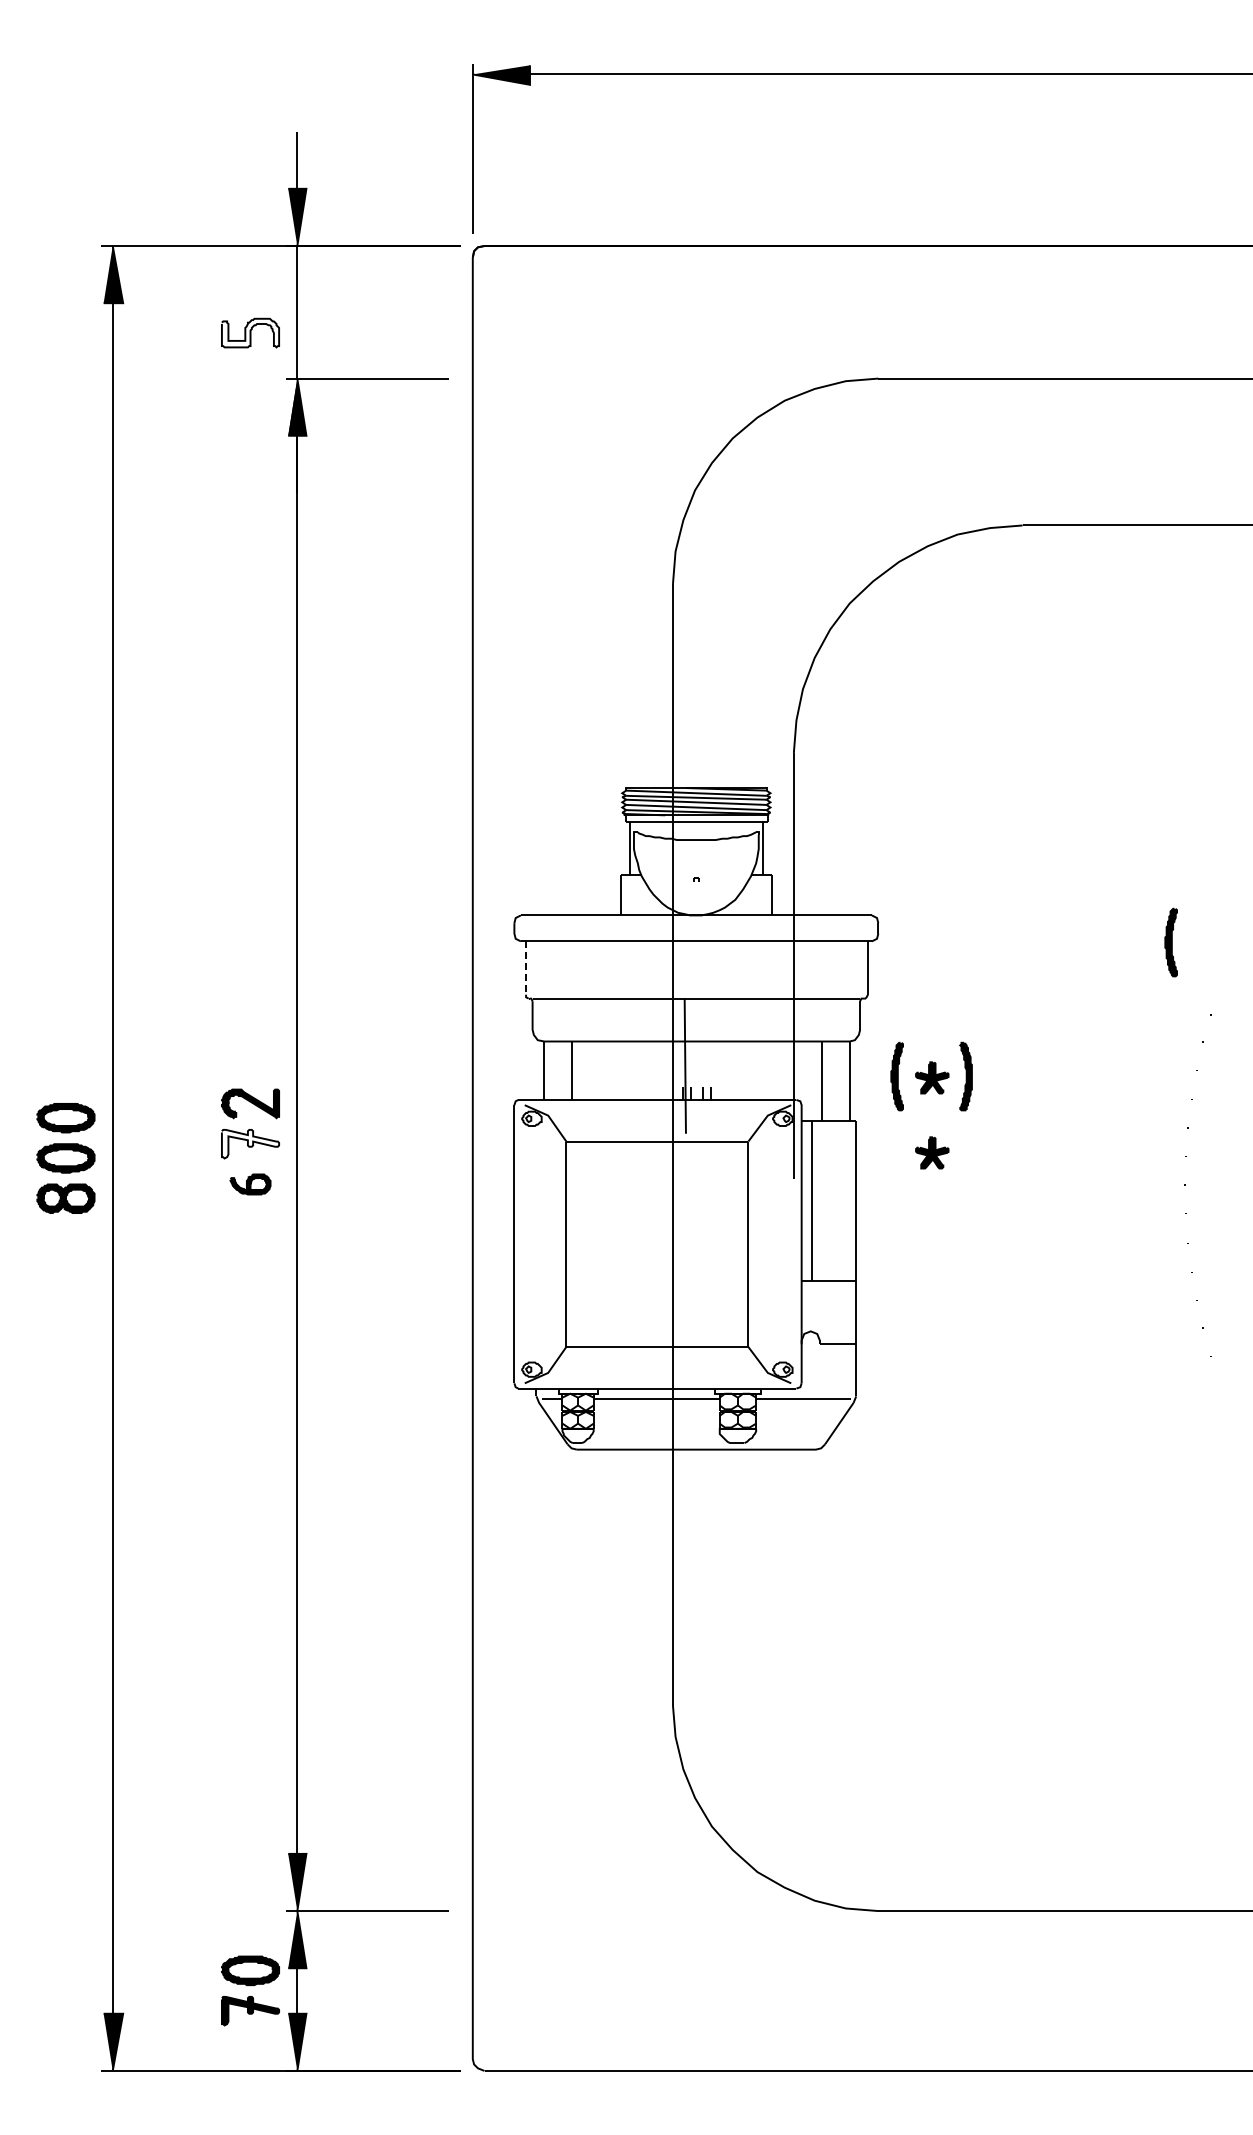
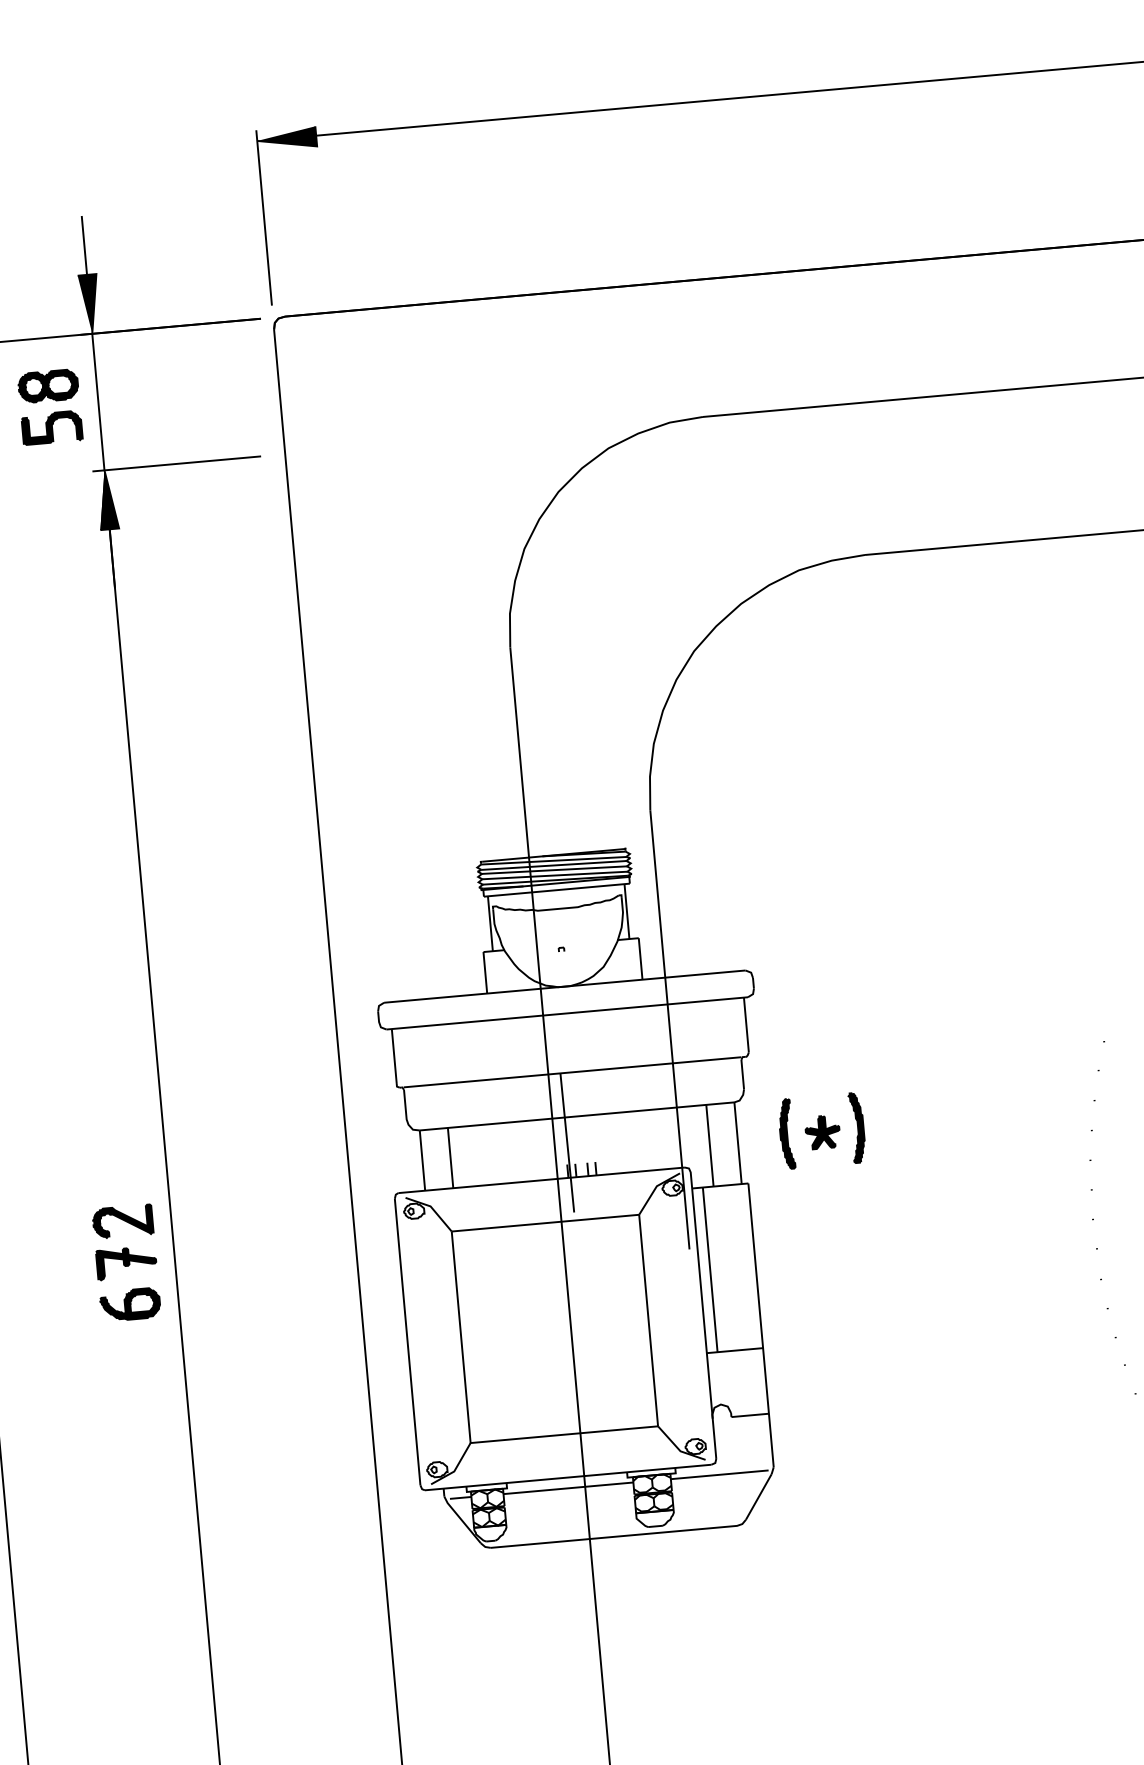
part: (250, 292) -> (48, 386), added
fill: (250, 332) -> (52, 427), added
part: (1170, 942) -> (1055, 970), removed
line: (526, 968) -> (394, 1056), dashed -> solid
fill: (250, 1143) -> (126, 1262), added
part: (932, 1152) -> (829, 1209), removed
part: (250, 1184) -> (130, 1304), size x1.43

